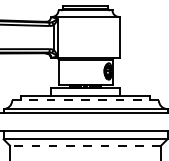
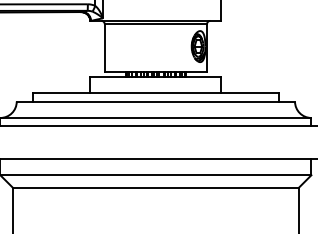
line: (85, 100) -> (155, 101), dashed -> solid
line: (85, 145) -> (155, 187), dashed -> solid

